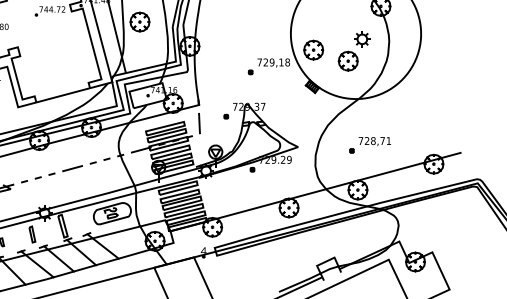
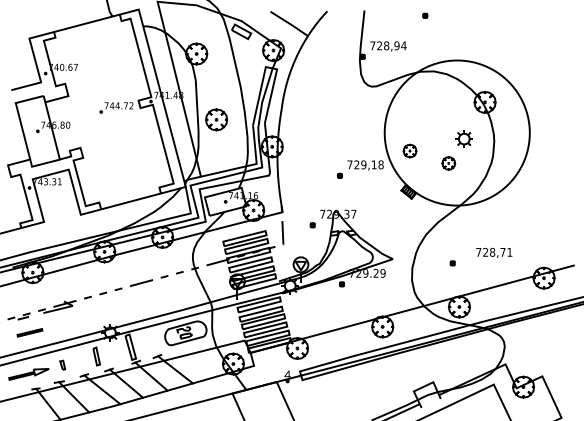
part: (313, 49) -> (409, 150), size x0.6
part: (348, 61) -> (448, 163), size x0.6
text: (375, 141) -> (494, 252), moved

